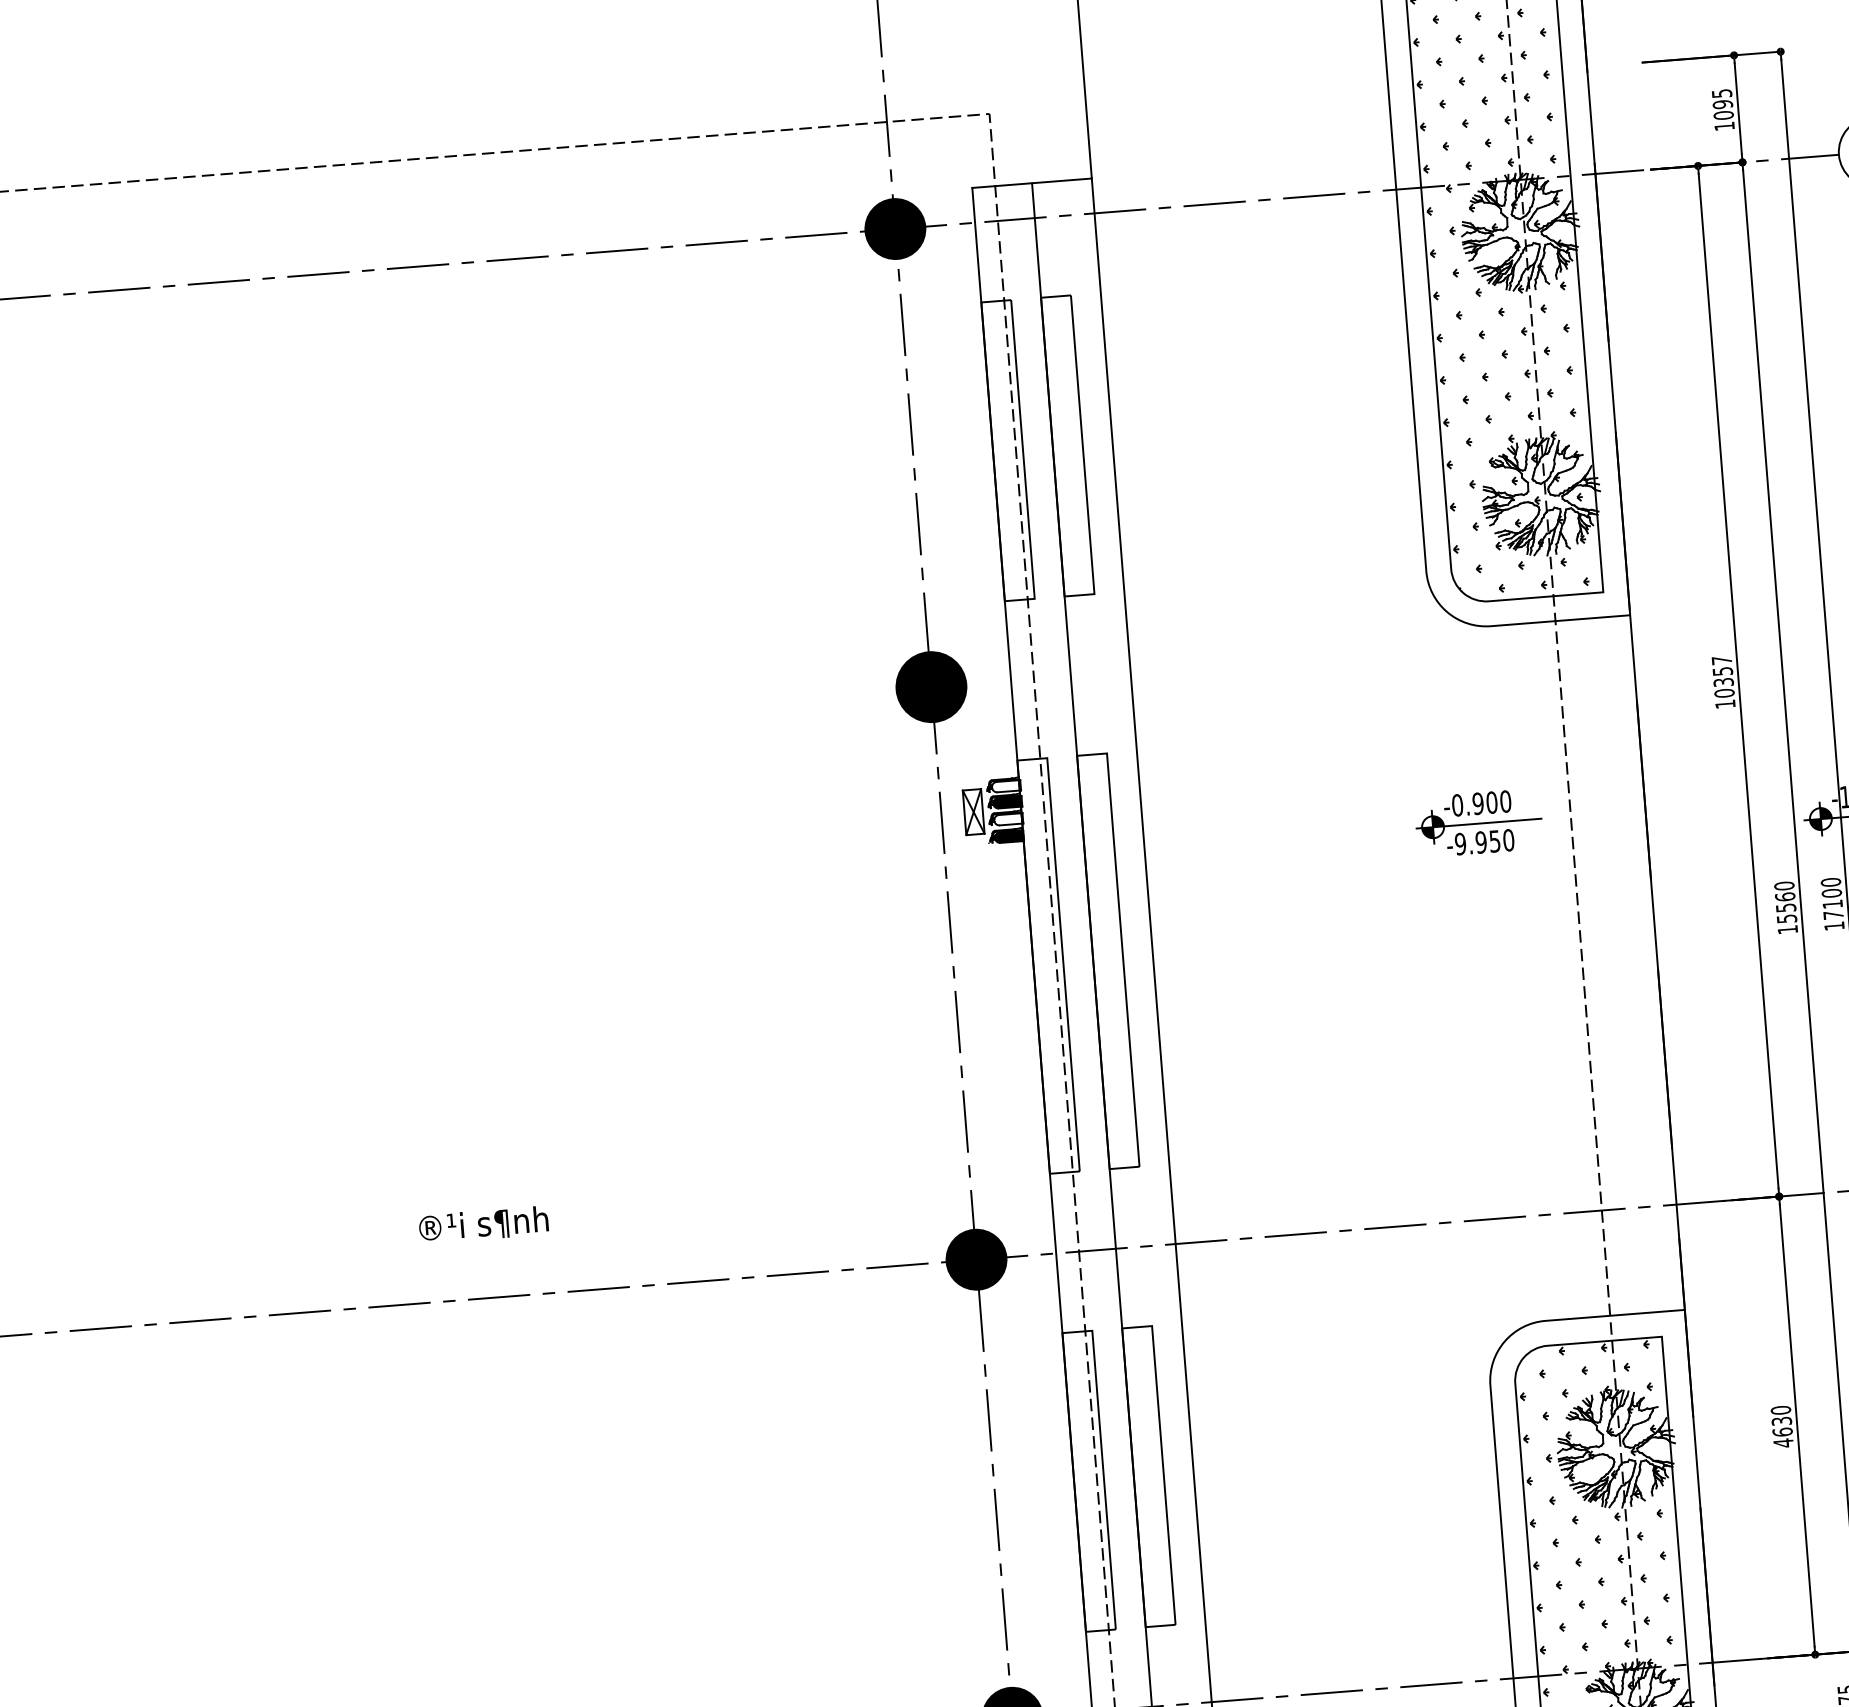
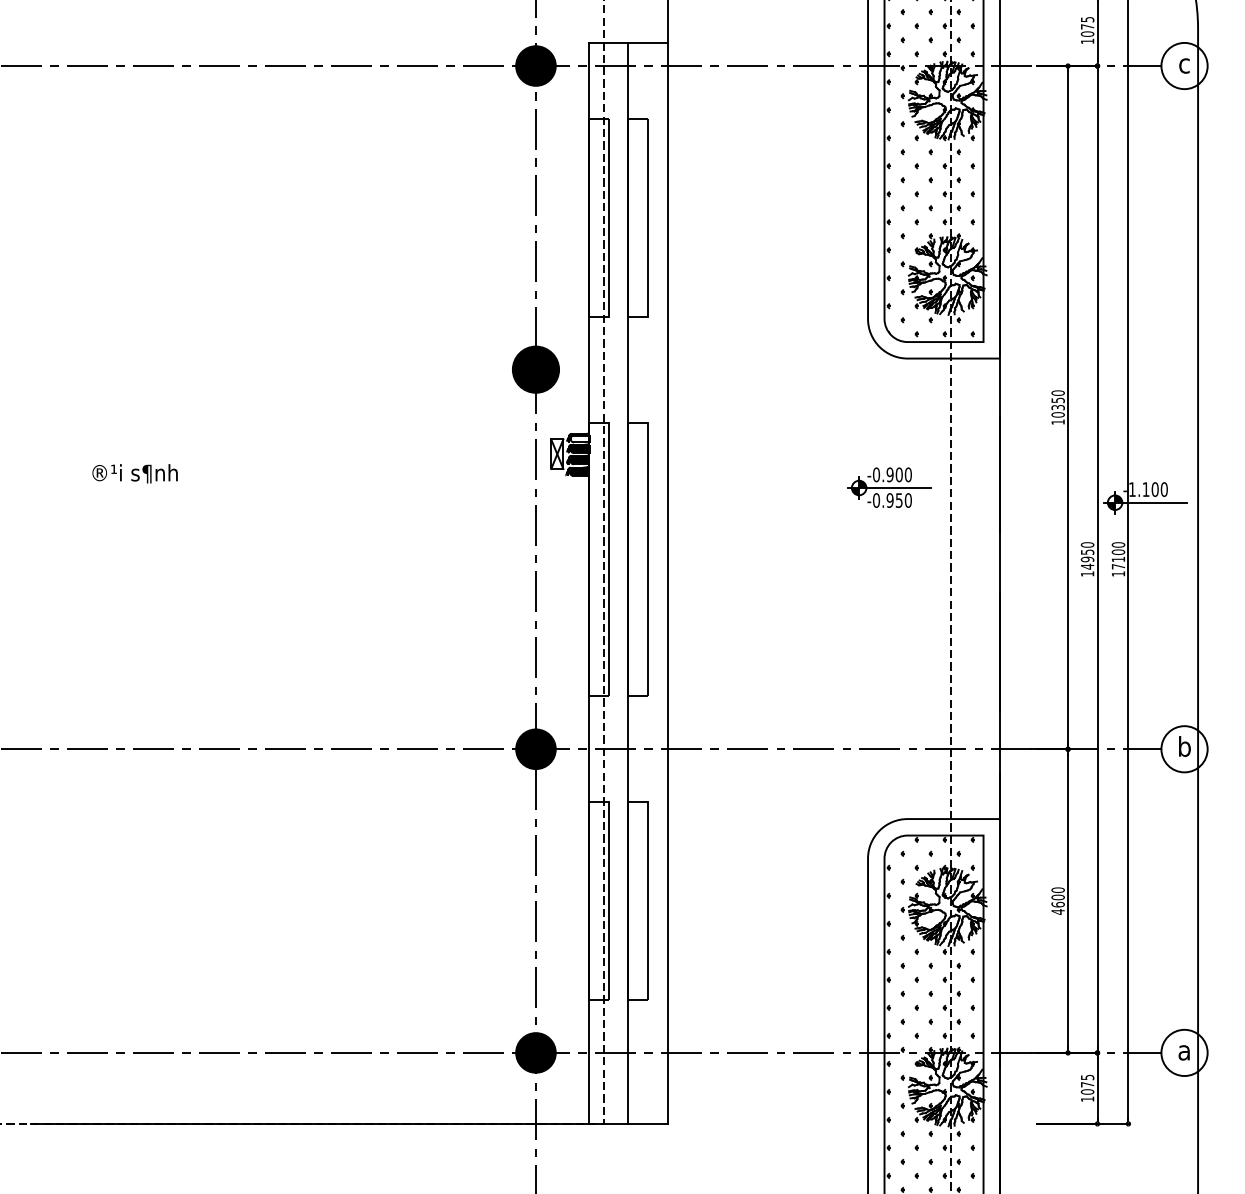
text: (1722, 103) -> (1087, 26), 1095 -> 1075
text: (1720, 659) -> (1057, 392), 10357 -> 10350
fill: (1007, 818) -> (579, 460), added
text: (1459, 844) -> (875, 500), -9.950 -> -0.950
text: (1785, 907) -> (1087, 559), 15560 -> 14950
text: (482, 1224) -> (134, 473), moved
text: (1780, 1421) -> (1057, 897), 4630 -> 4600

